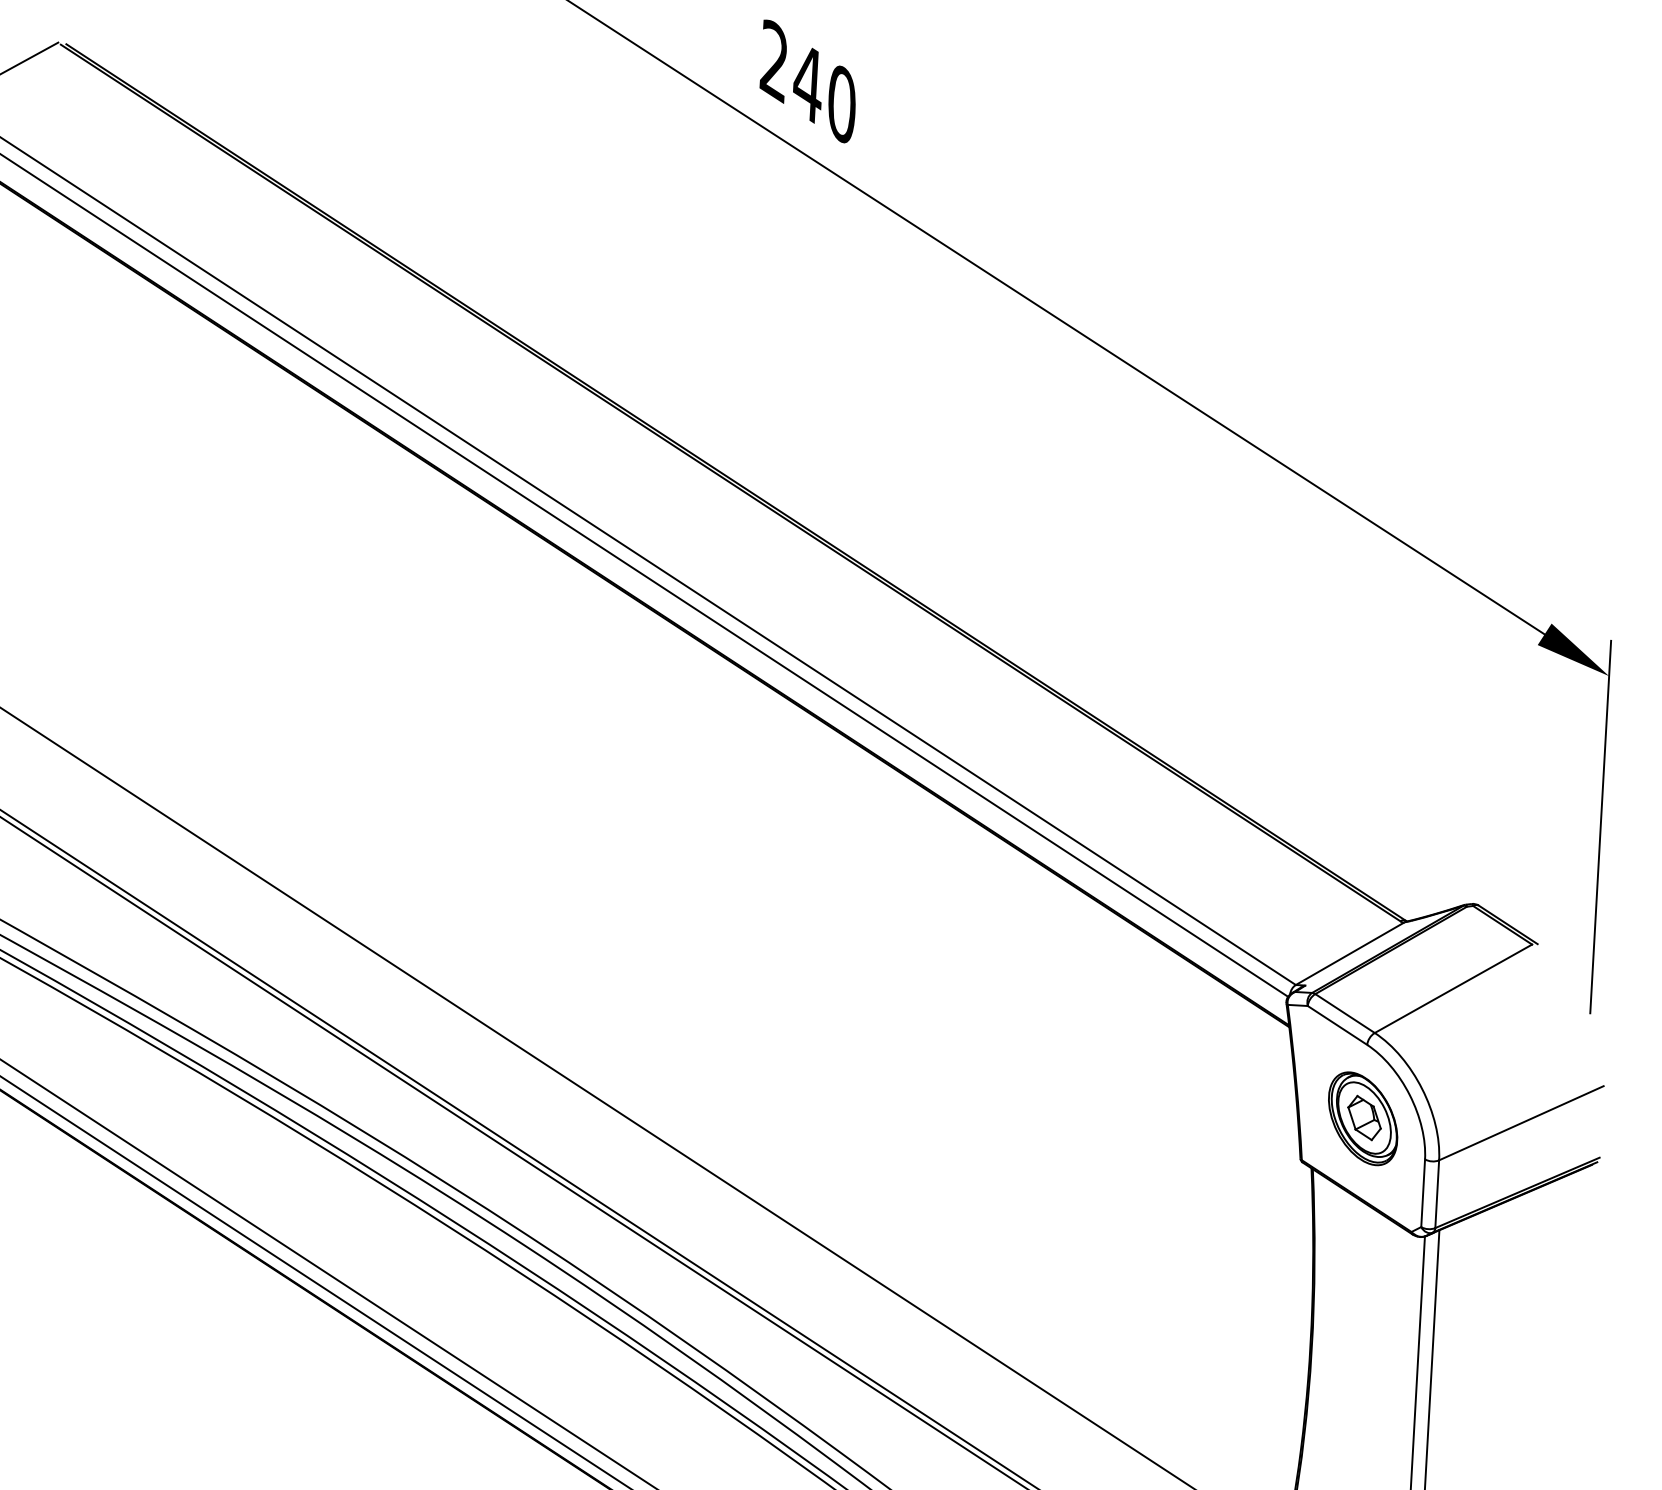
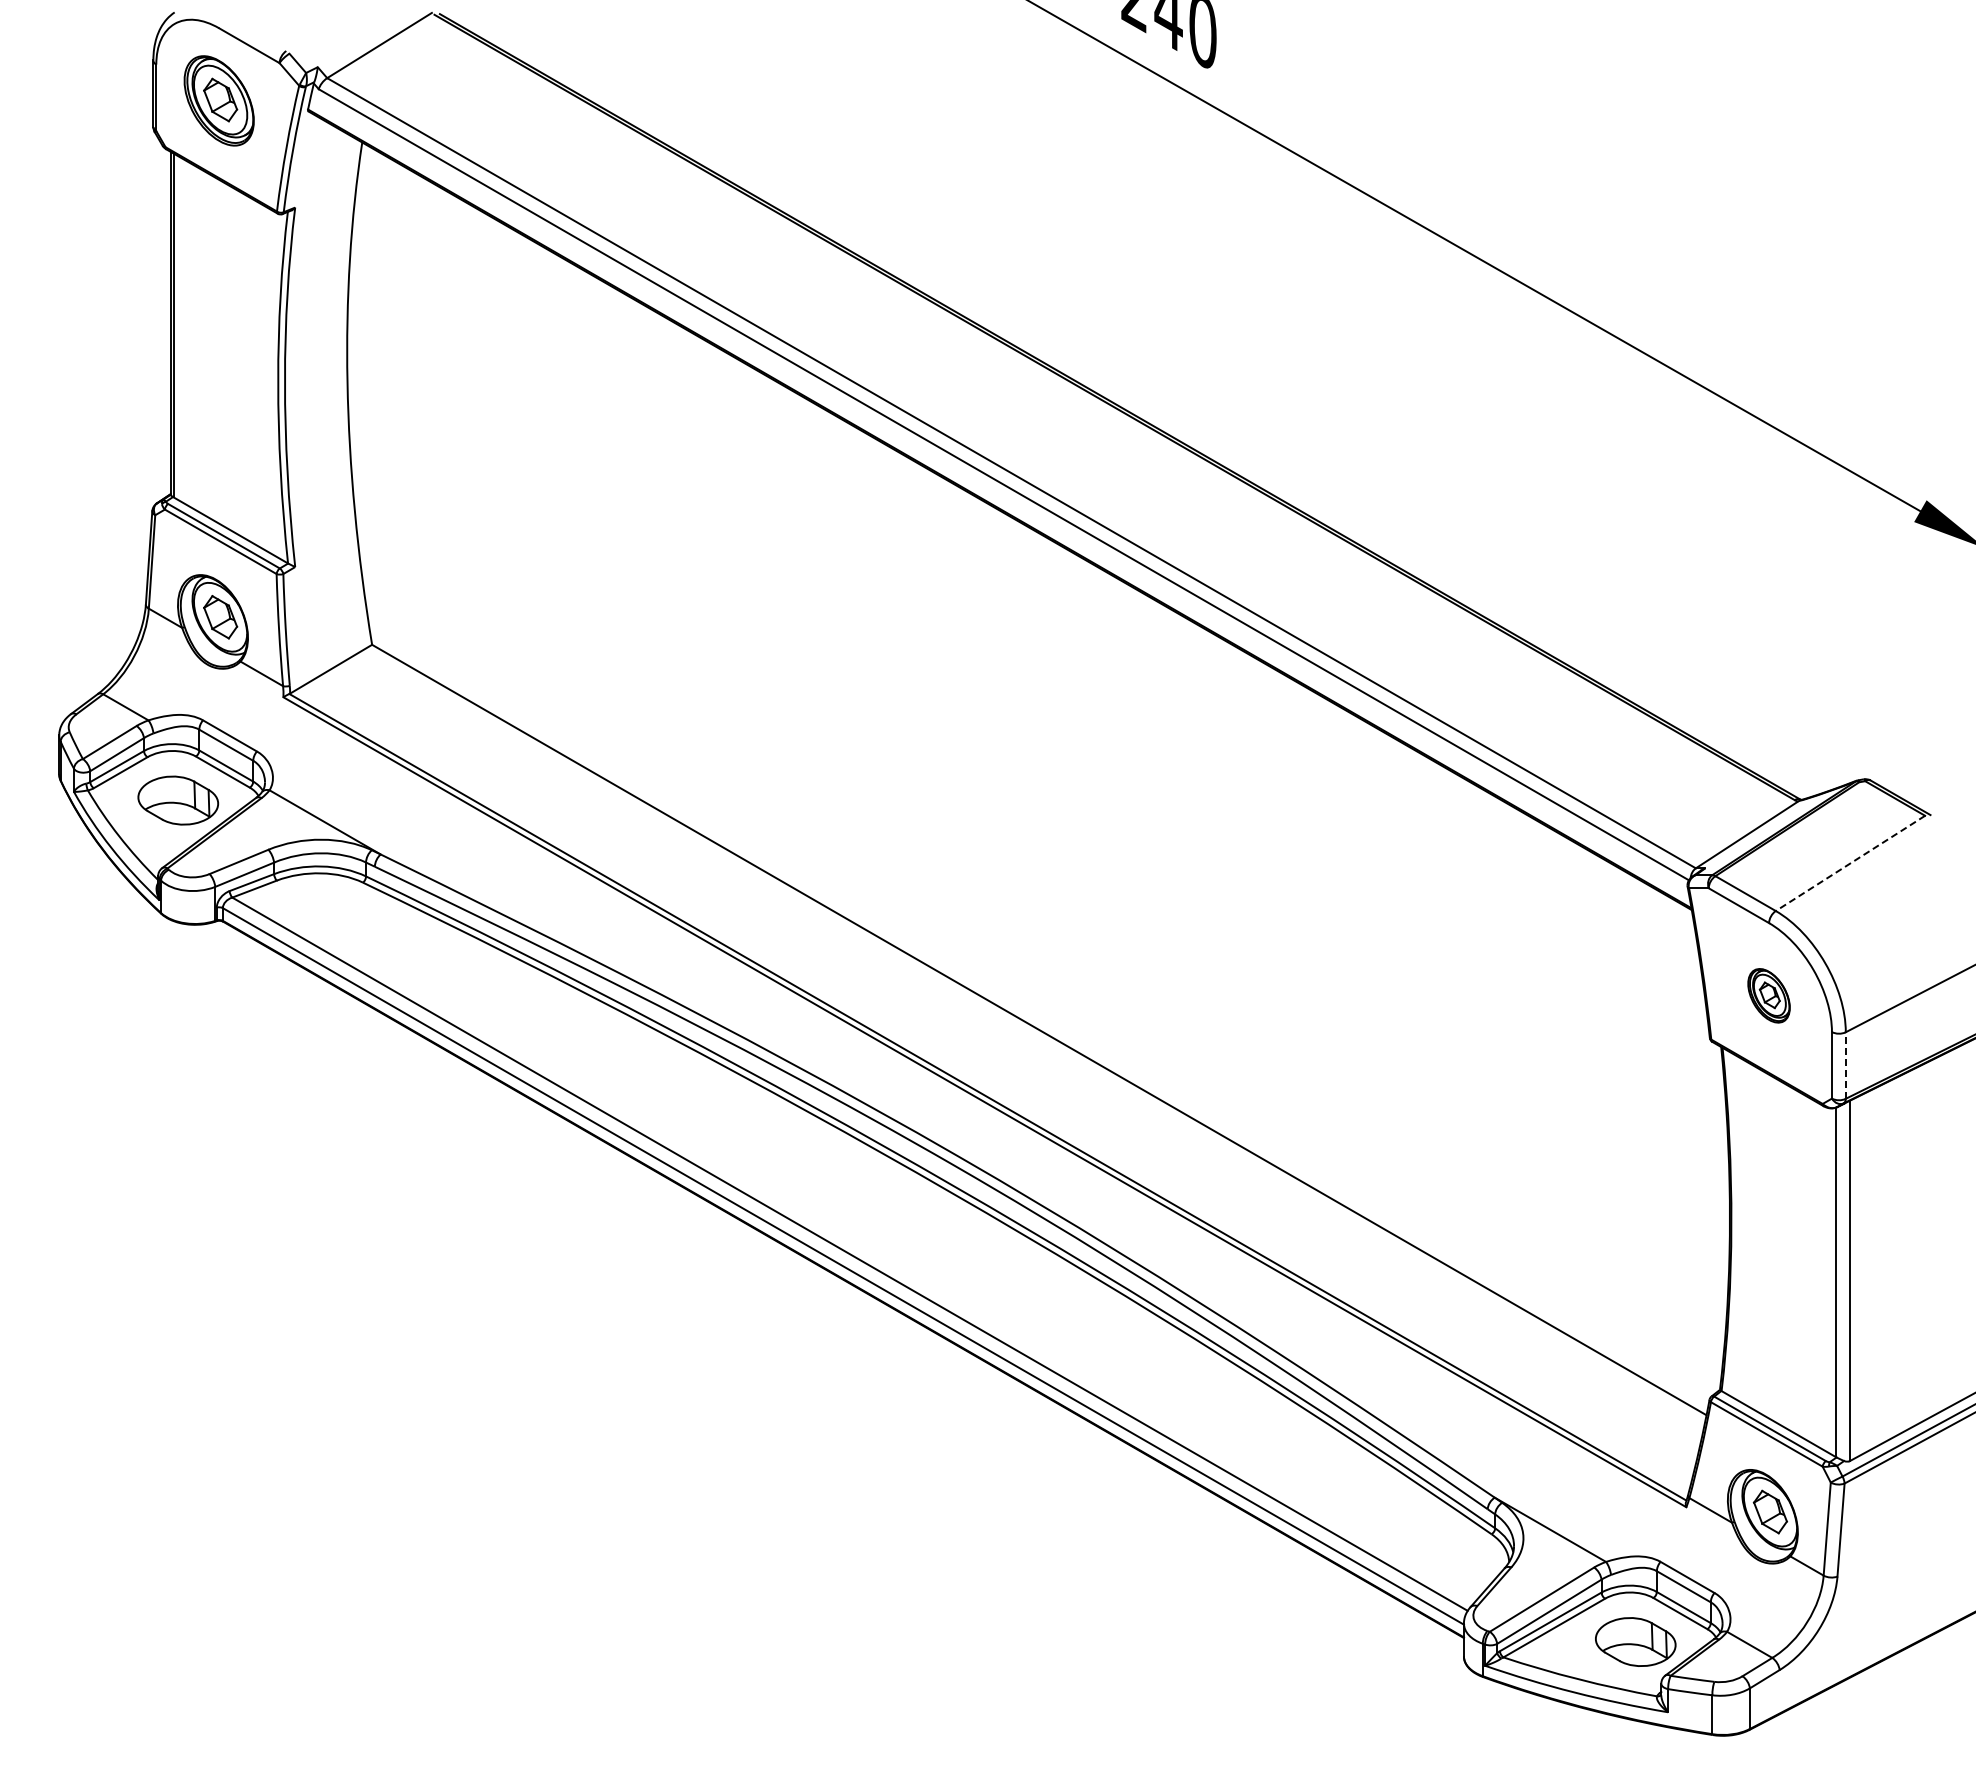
line: (1453, 988) -> (1850, 863), solid -> dashed
part: (1362, 1118) -> (1768, 995), size x0.6
line: (1436, 1194) -> (1845, 1065), solid -> dashed

